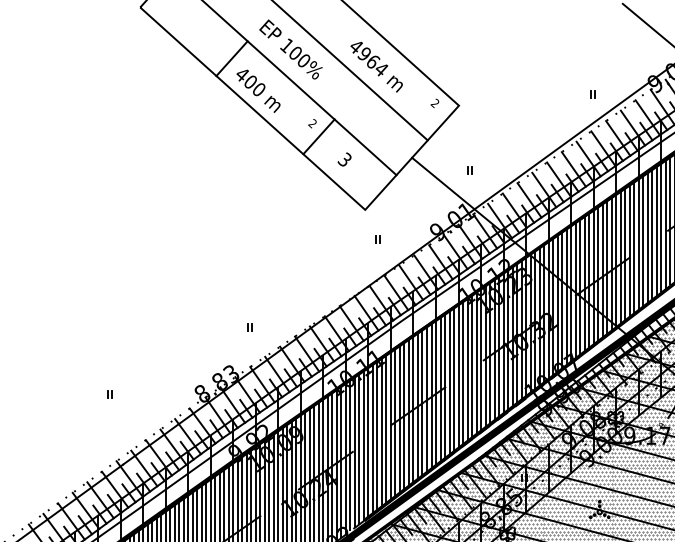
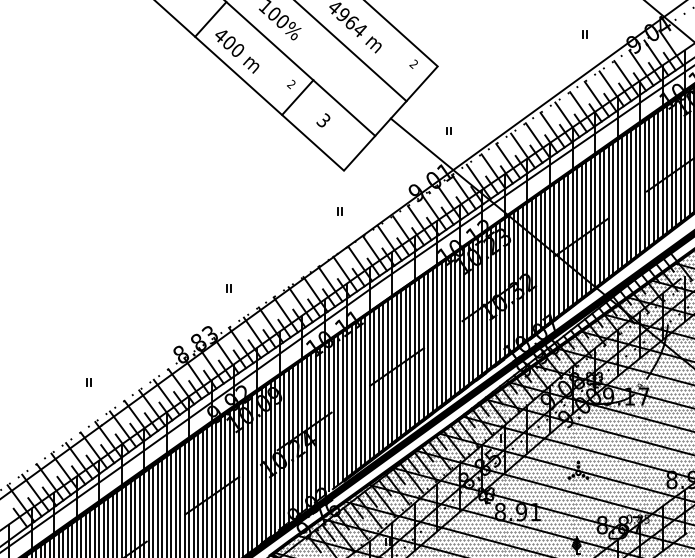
part: (592, 94) -> (584, 34), moved
part: (377, 239) -> (339, 211), moved
part: (109, 394) -> (88, 382), moved

